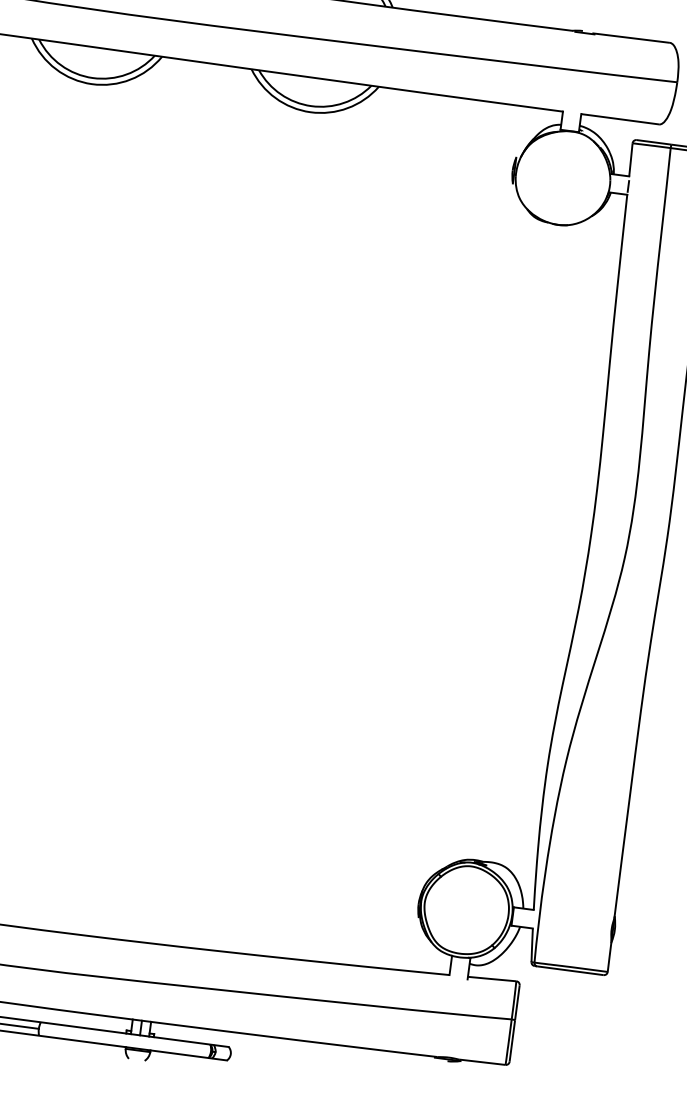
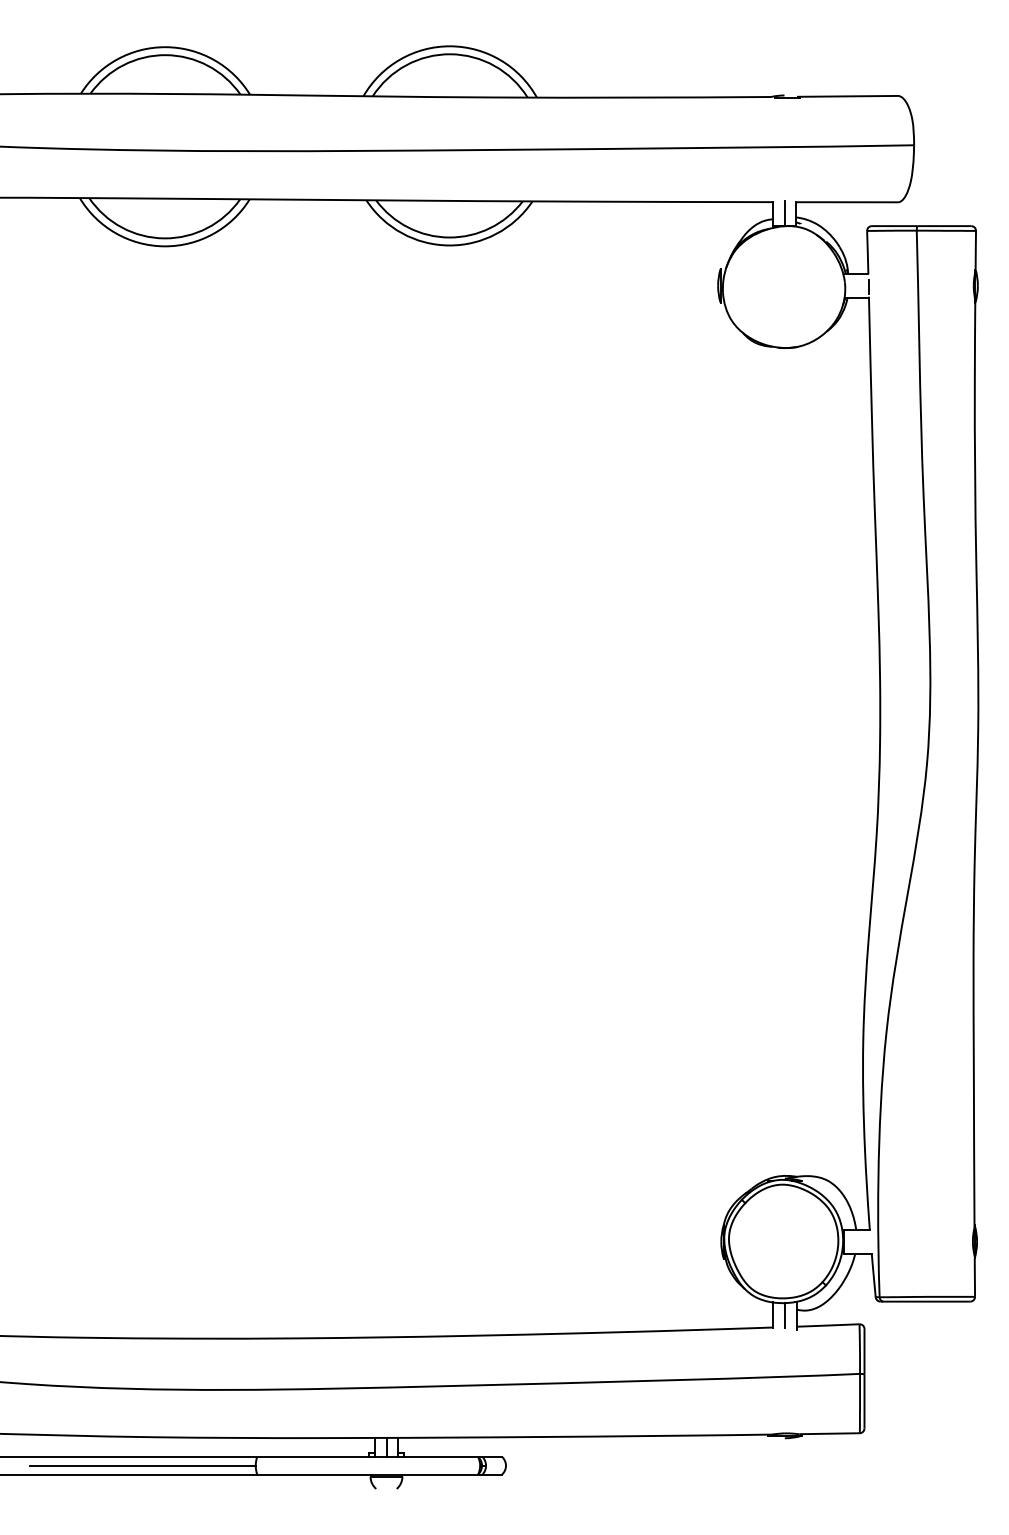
line: (570, 121) -> (784, 213), added
line: (459, 966) -> (784, 1315), added

